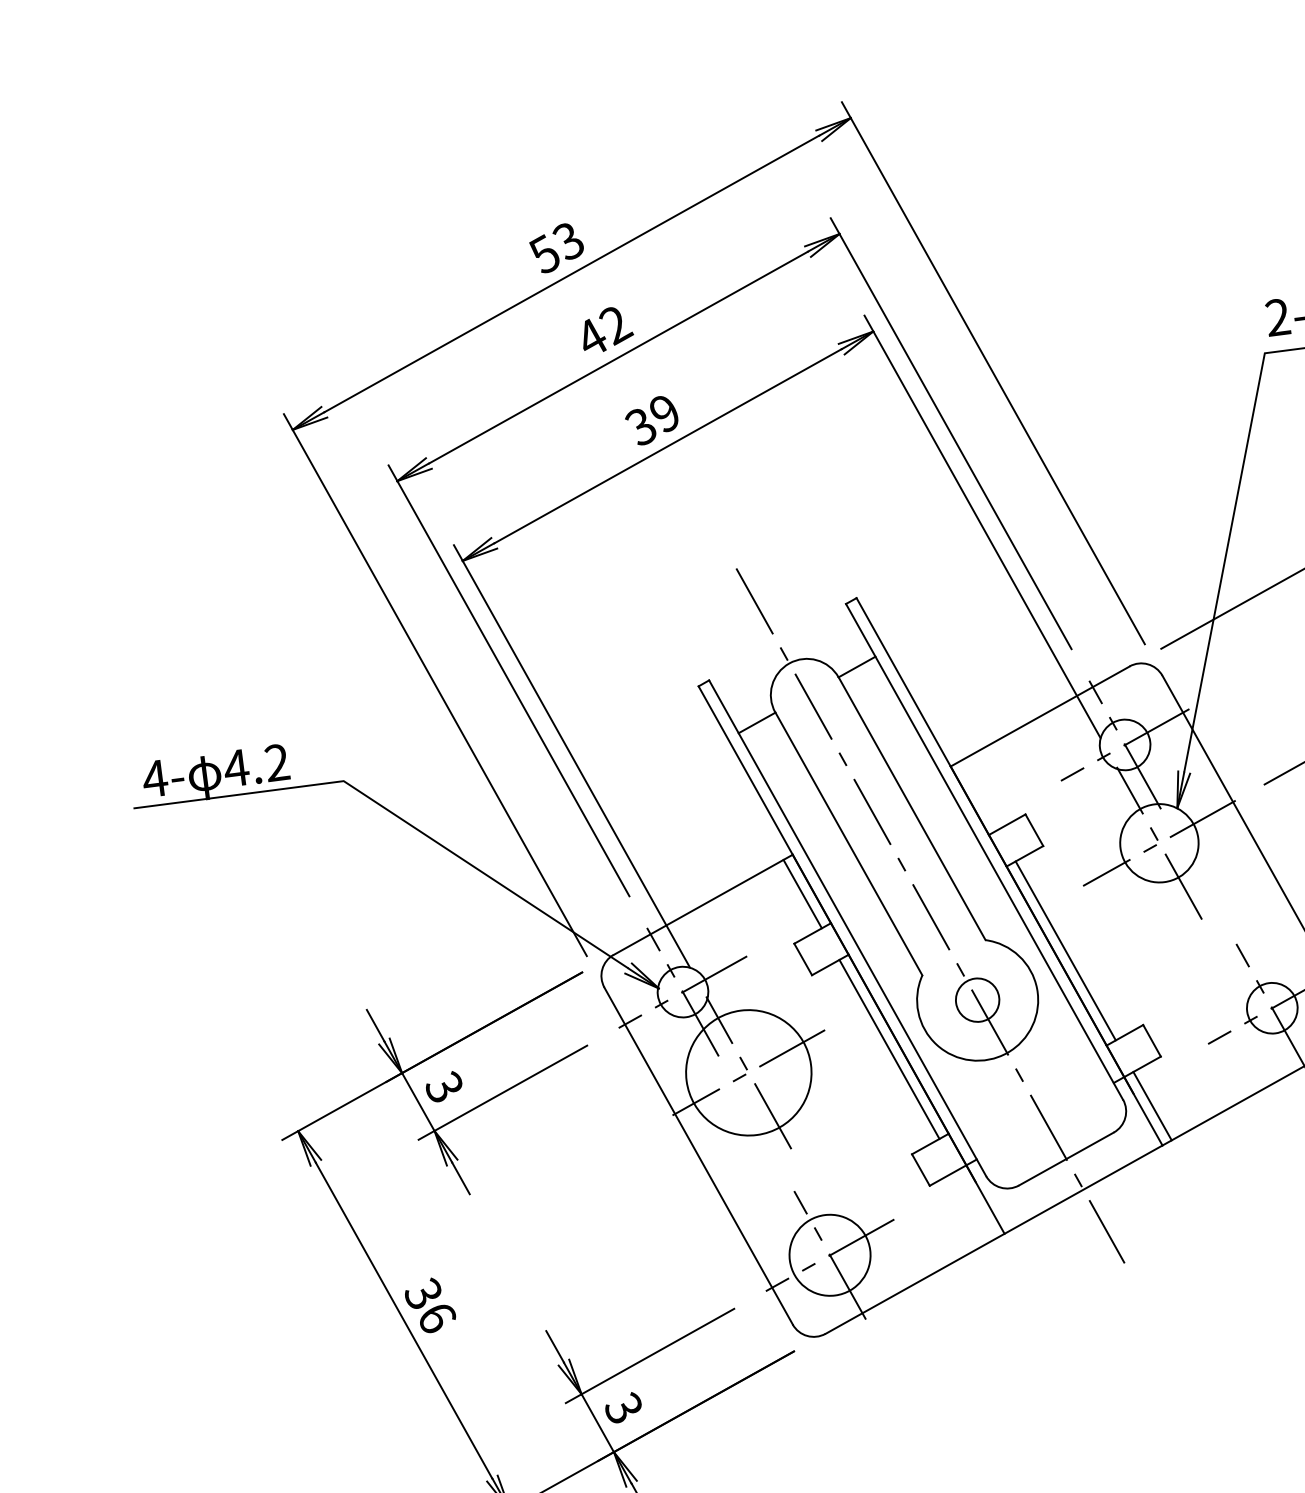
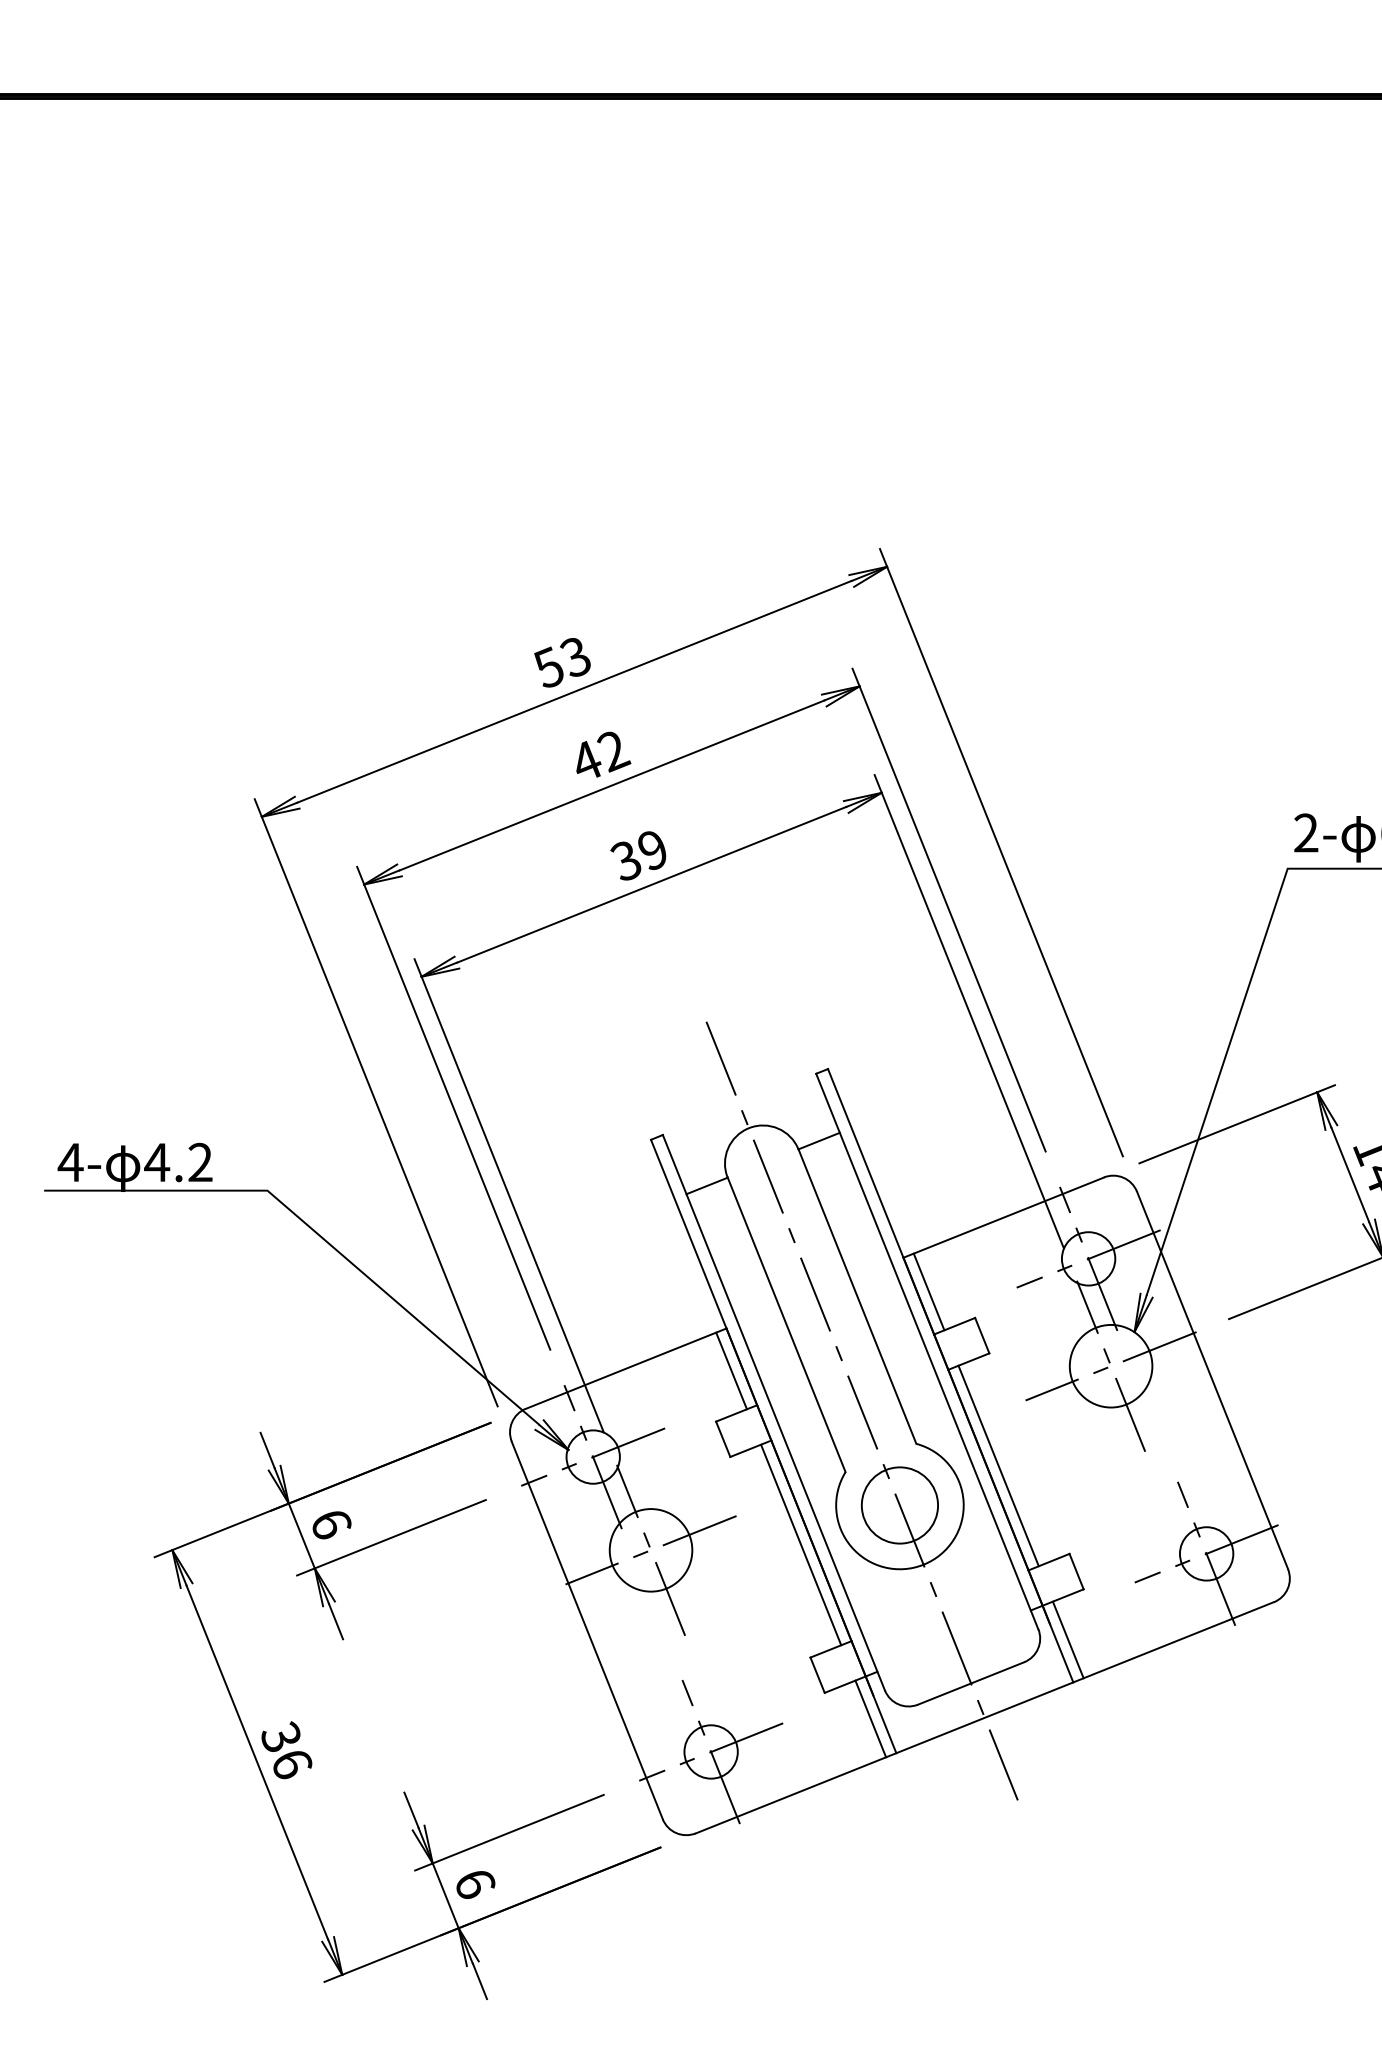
line: (978, 795) -> (928, 1291), added
circle: (977, 1000) -> (899, 1505), size x1.67
circle: (748, 1073) -> (650, 1550), size x0.62
text: (444, 1086) -> (331, 1523), 3 -> 6
line: (975, 1204) -> (870, 1718), added
circle: (829, 1254) -> (710, 1751), size x0.62
text: (624, 1406) -> (475, 1882), 3 -> 6

